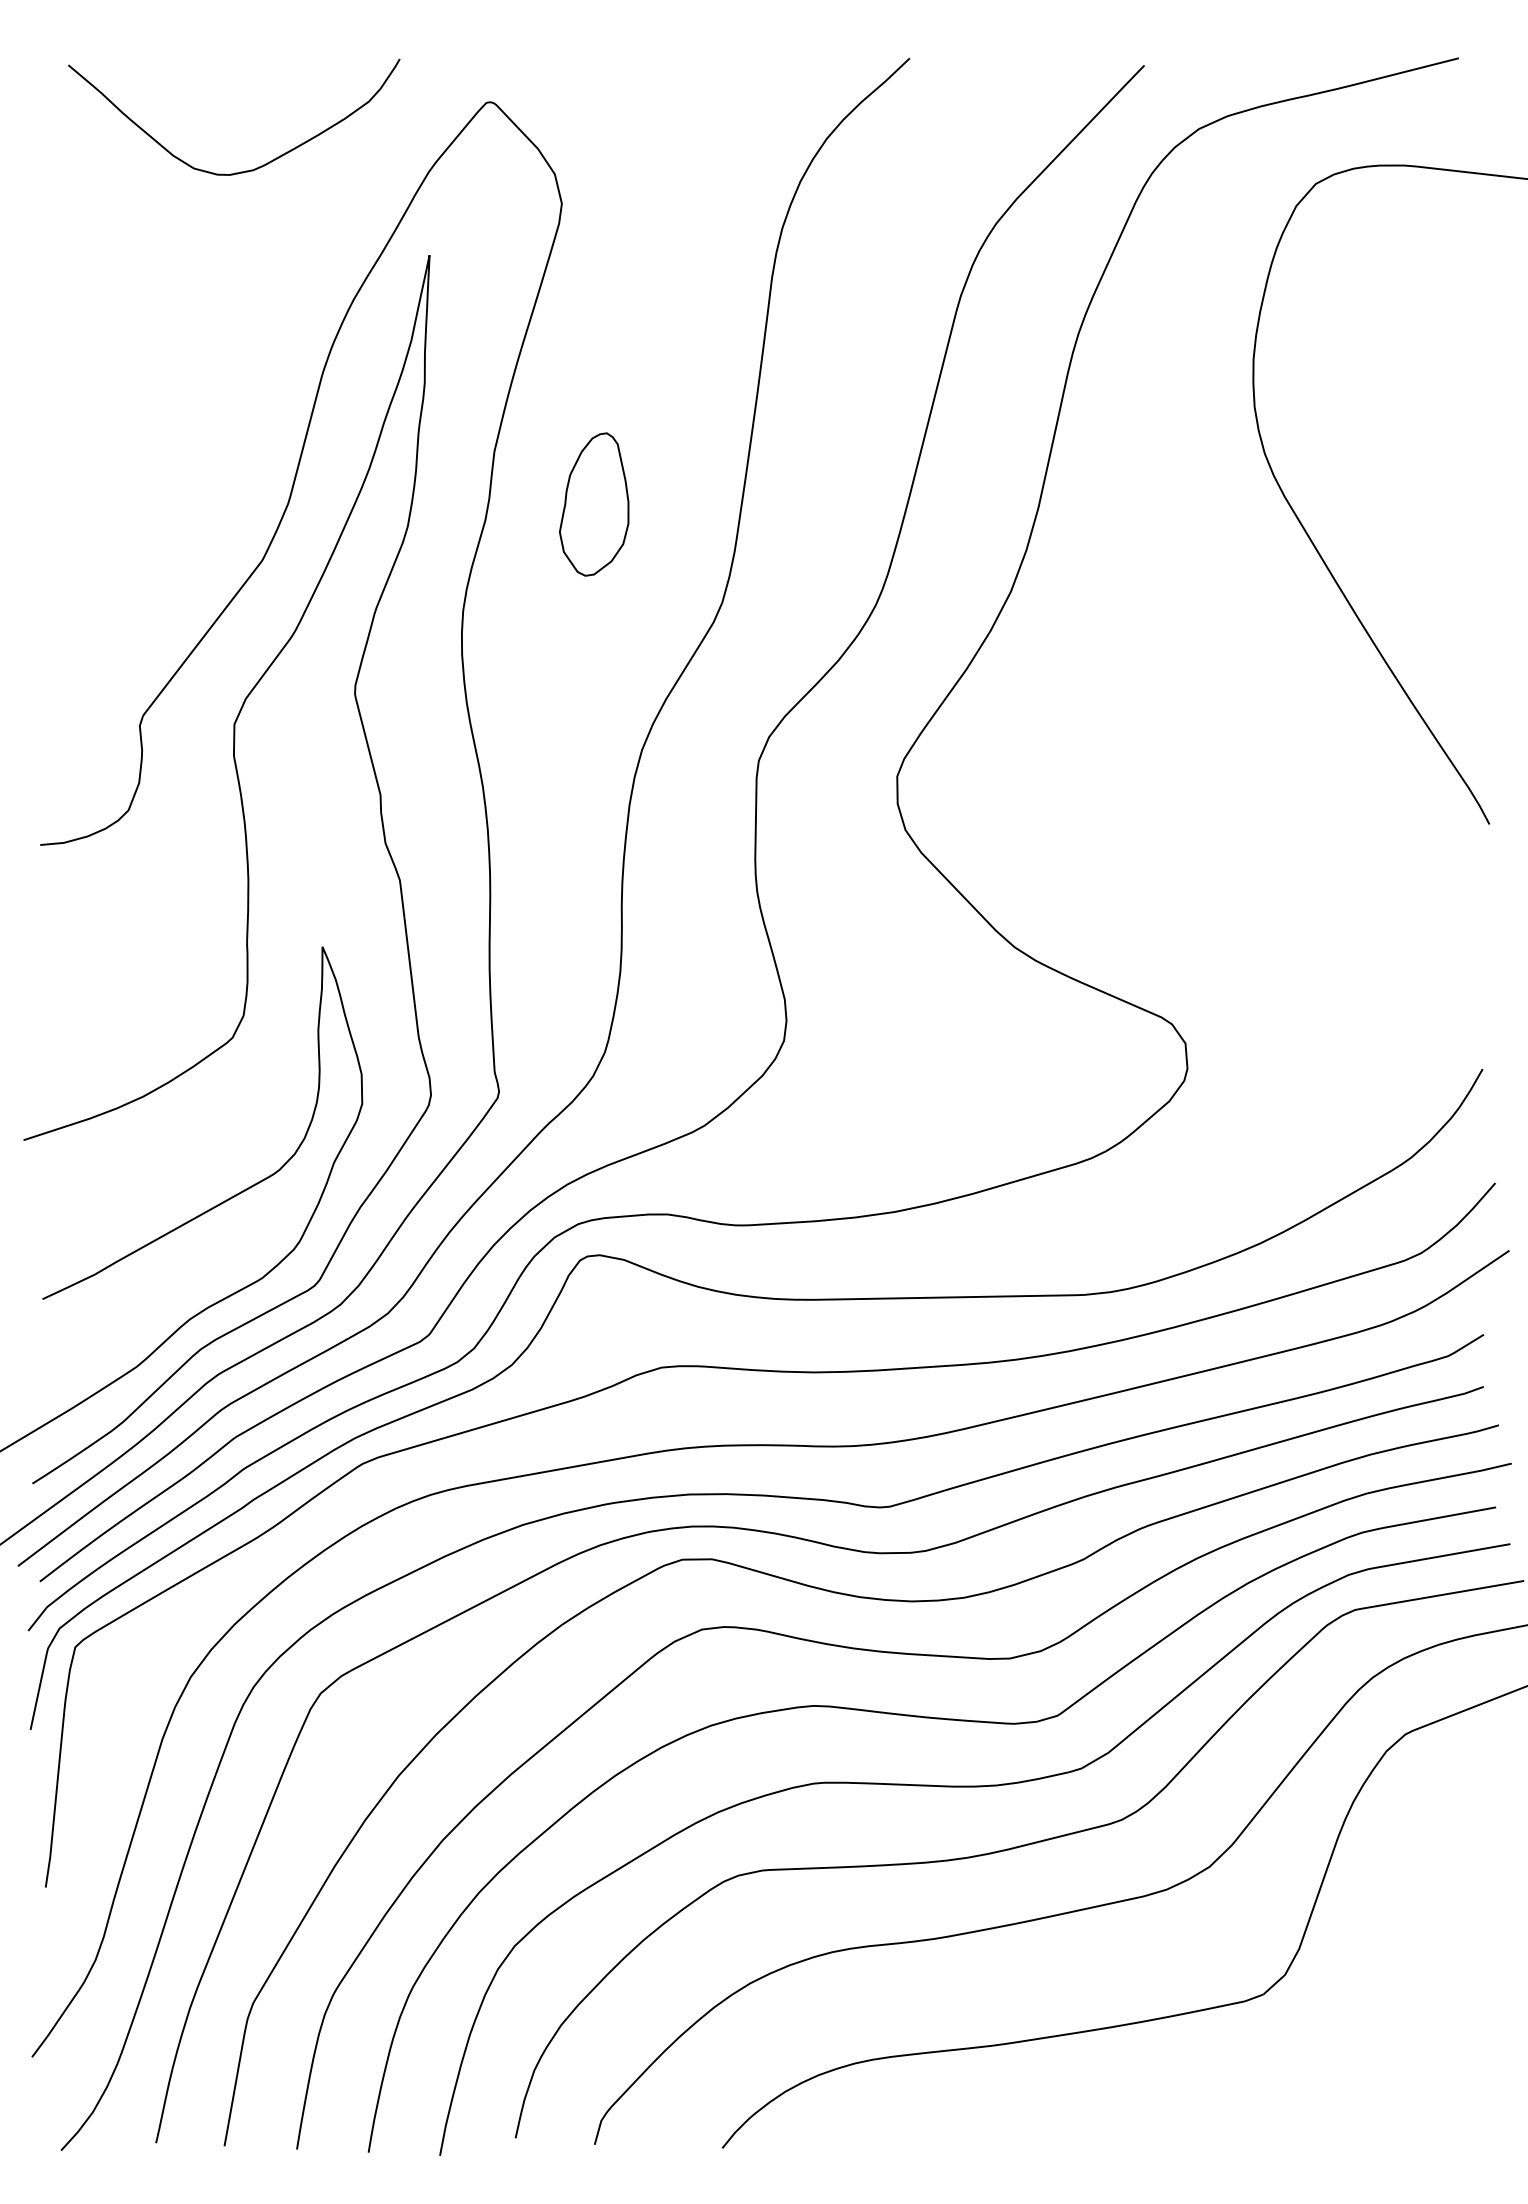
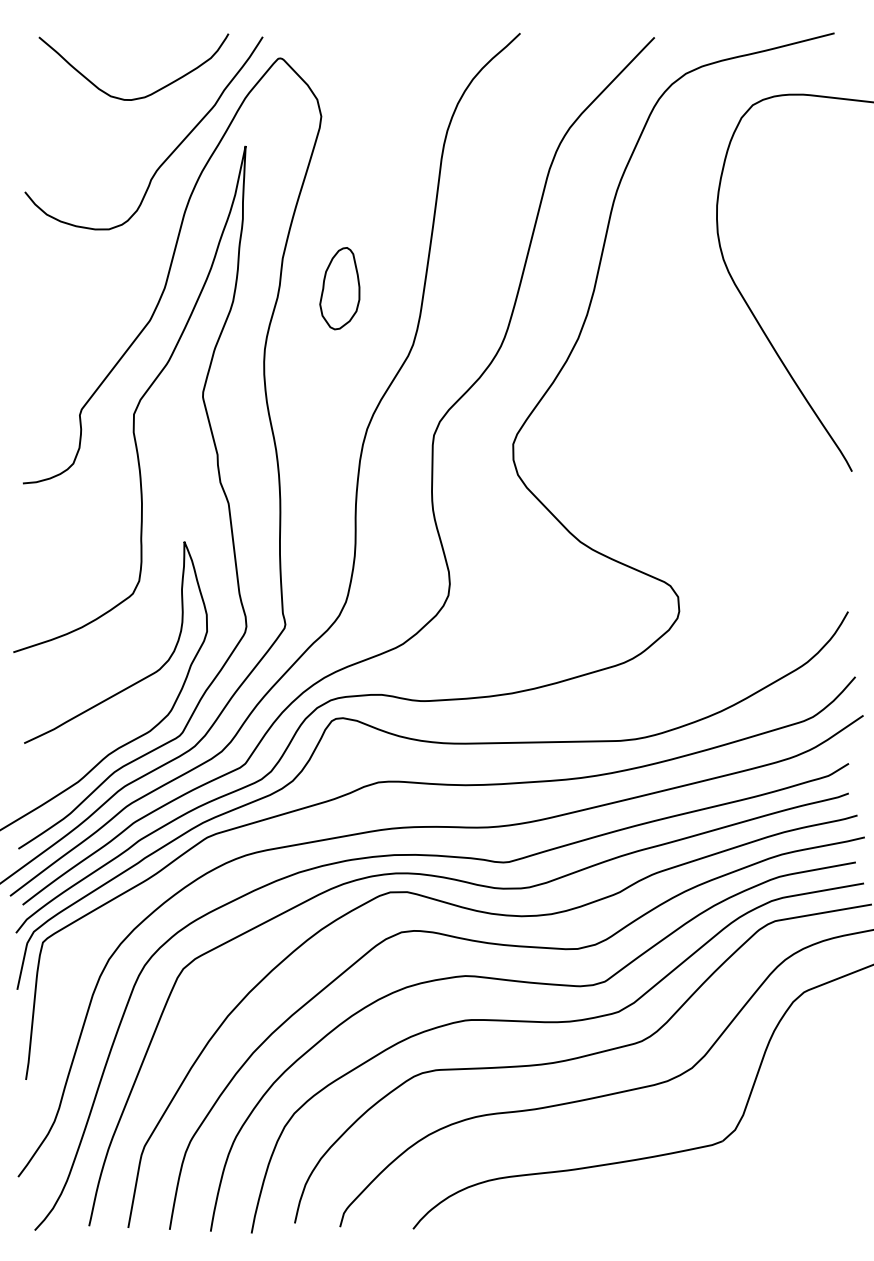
curve: (292, 273) -> (167, 156), added

